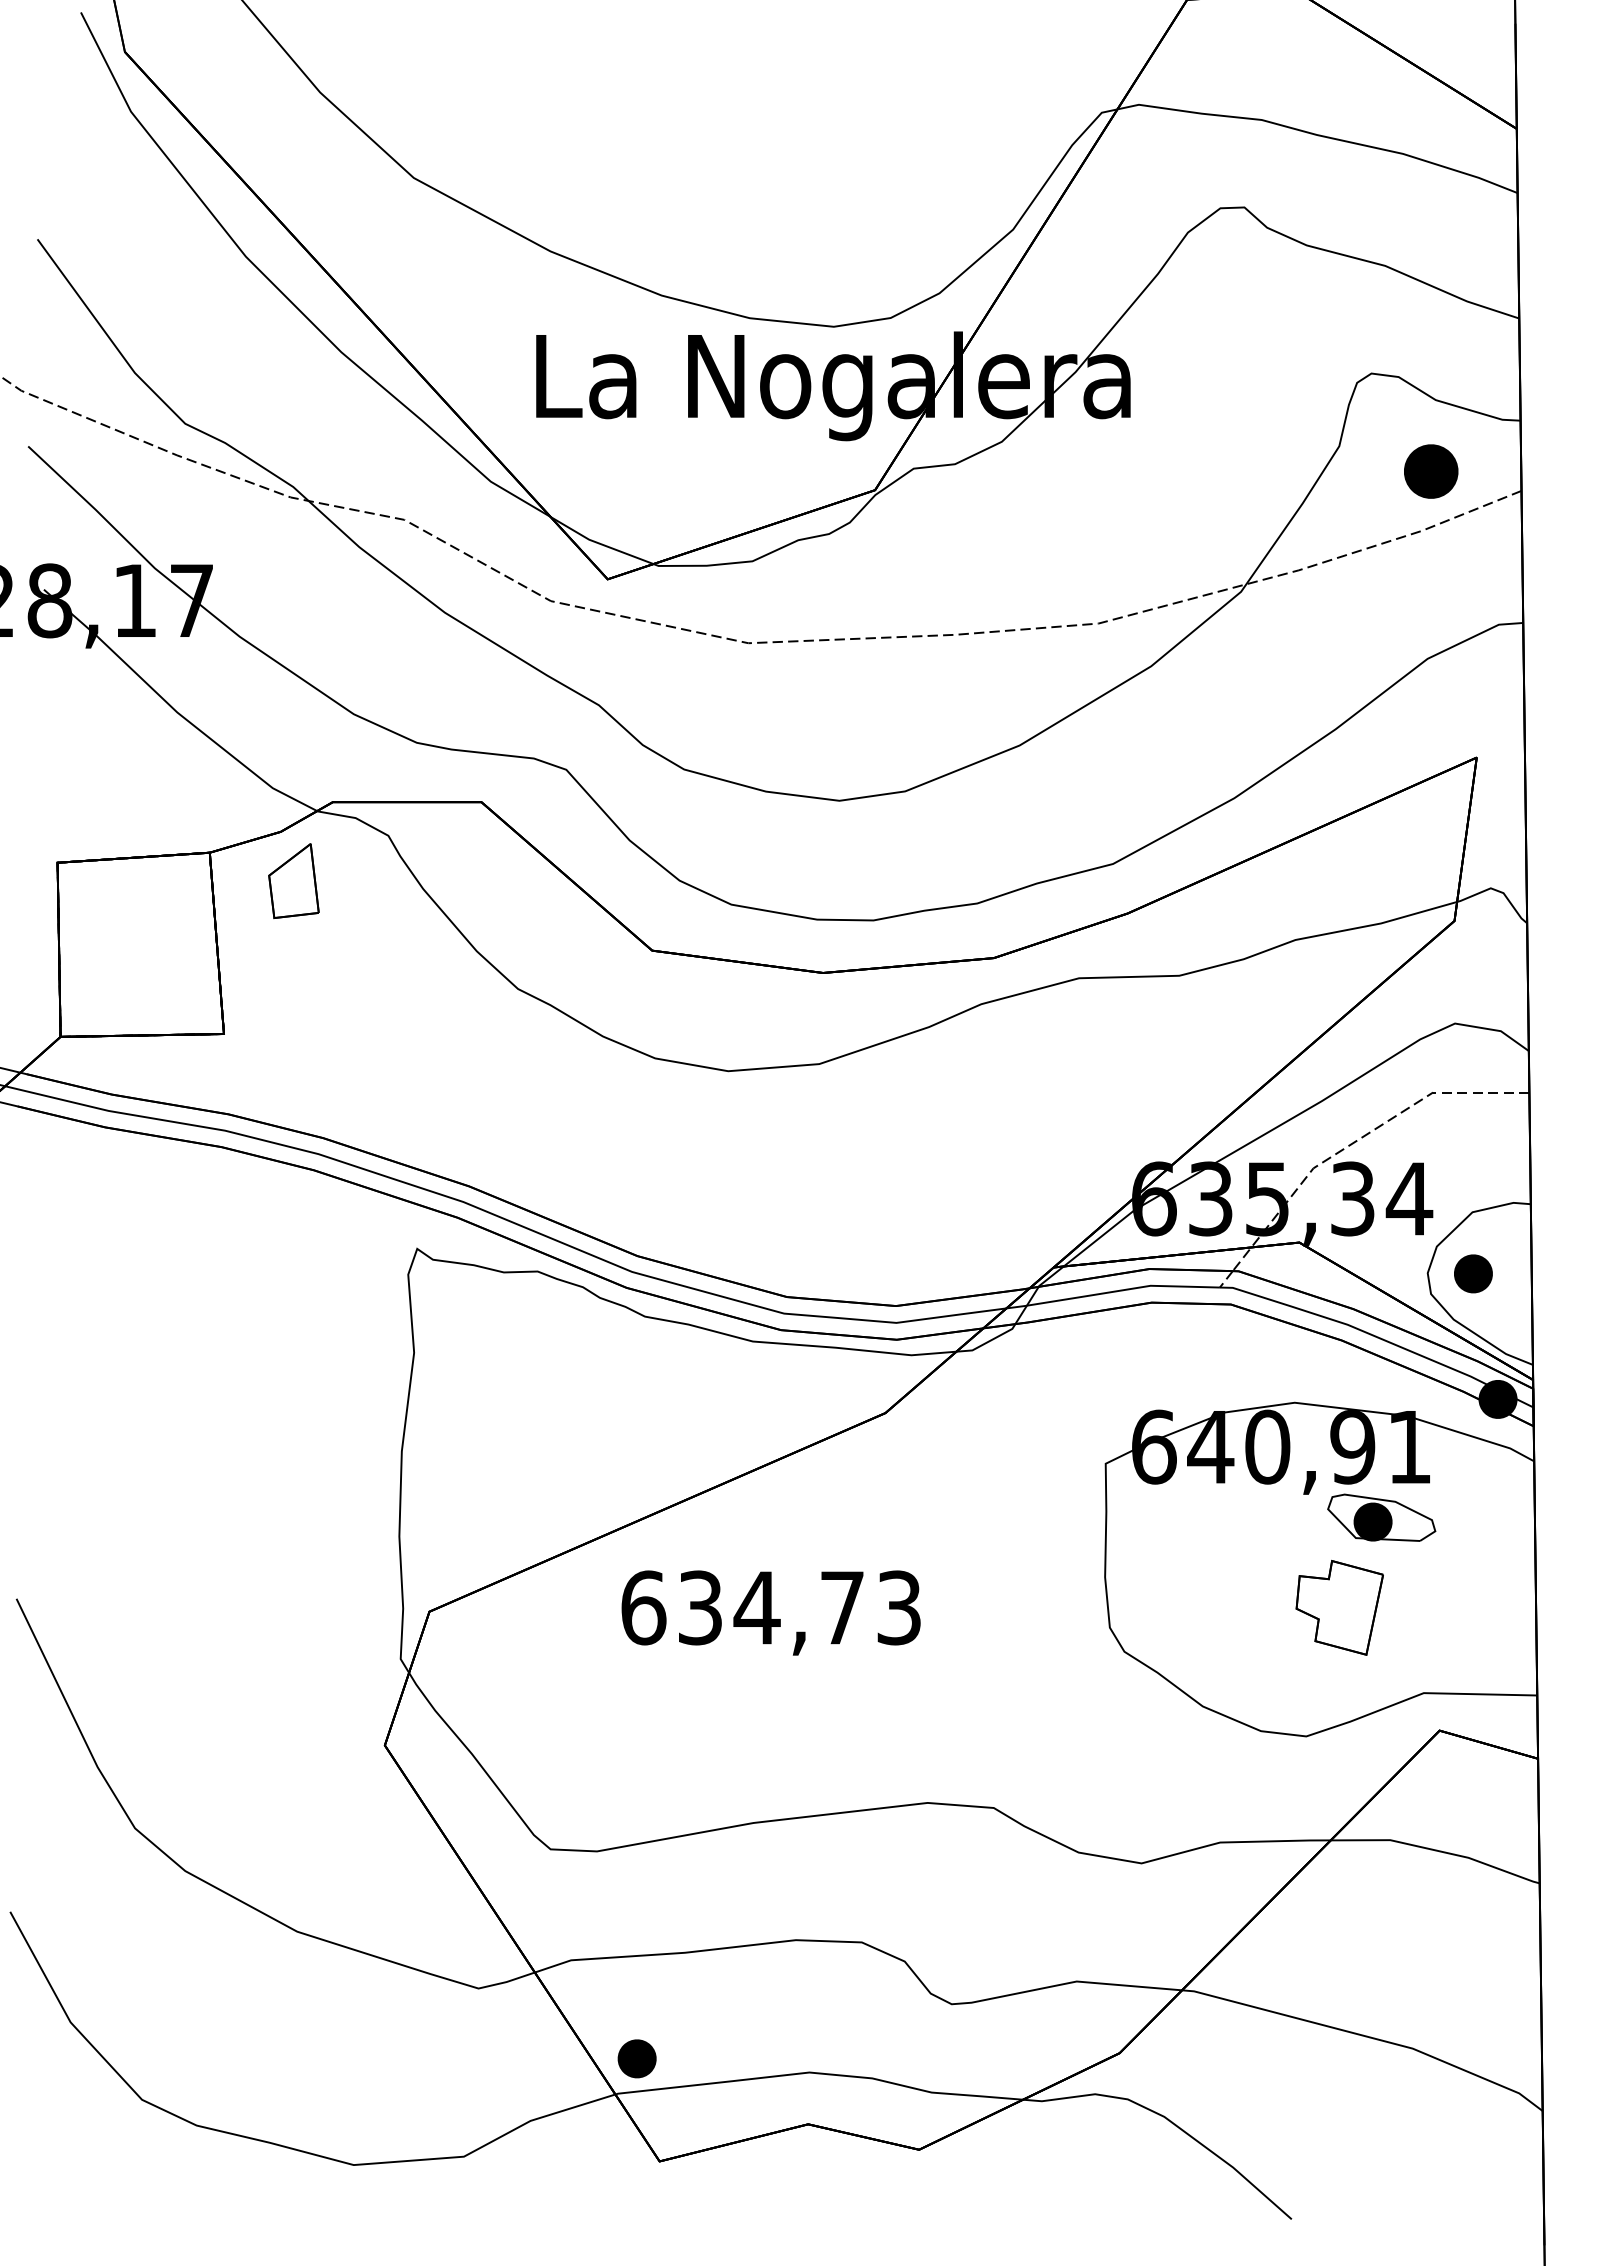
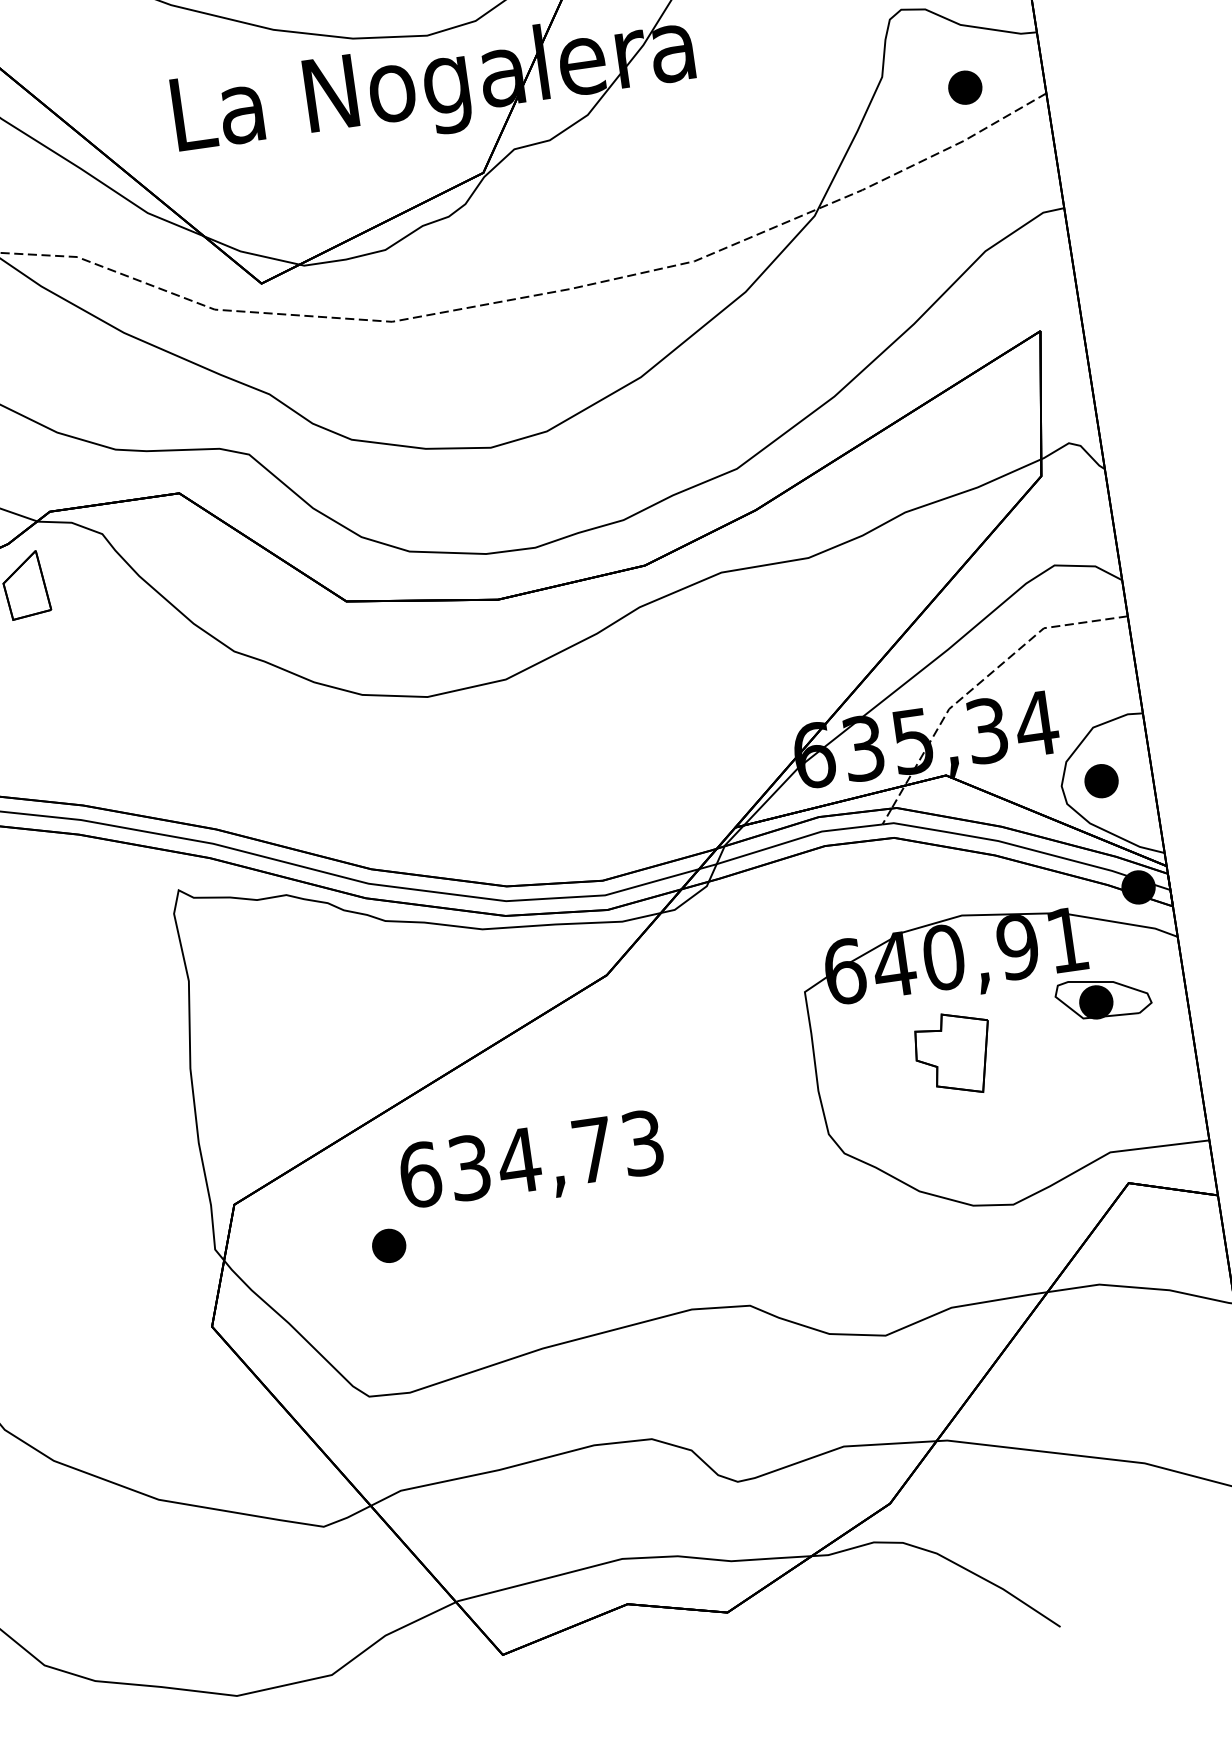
part: (1430, 471) -> (964, 87), size x0.71
part: (1381, 1517) -> (1103, 997), moved
part: (1339, 1607) -> (953, 1054), moved
part: (636, 2058) -> (388, 1245), moved

